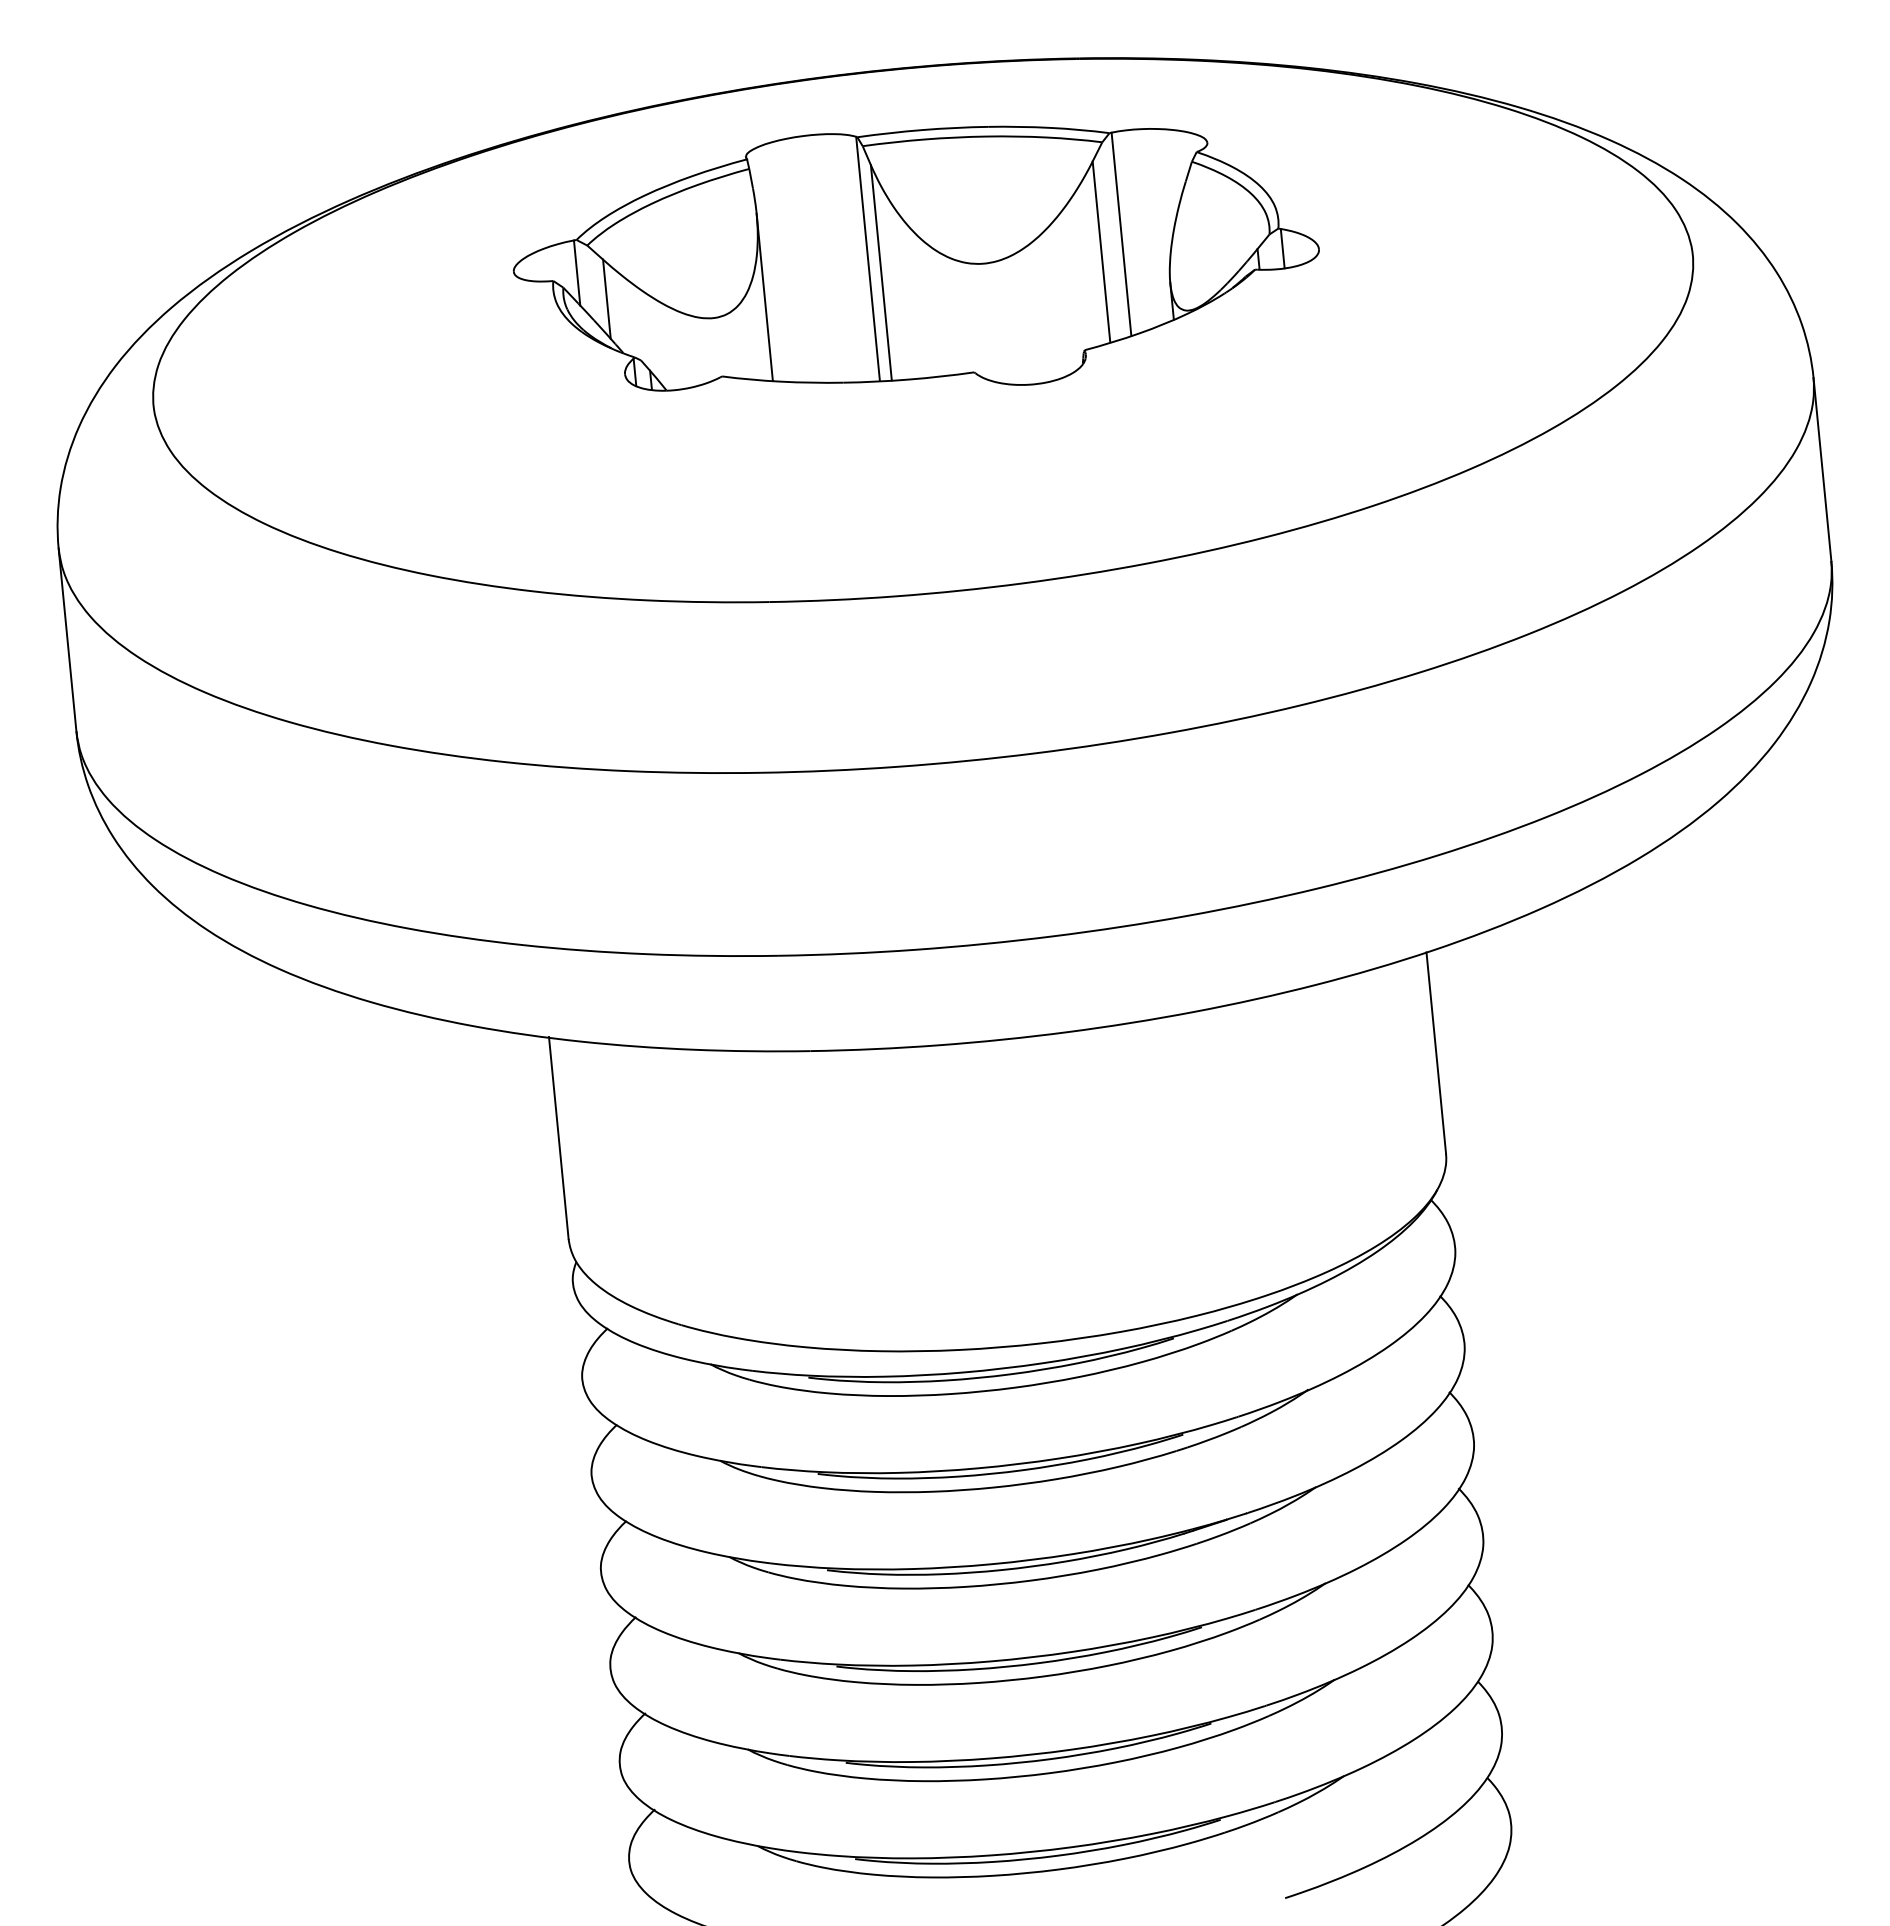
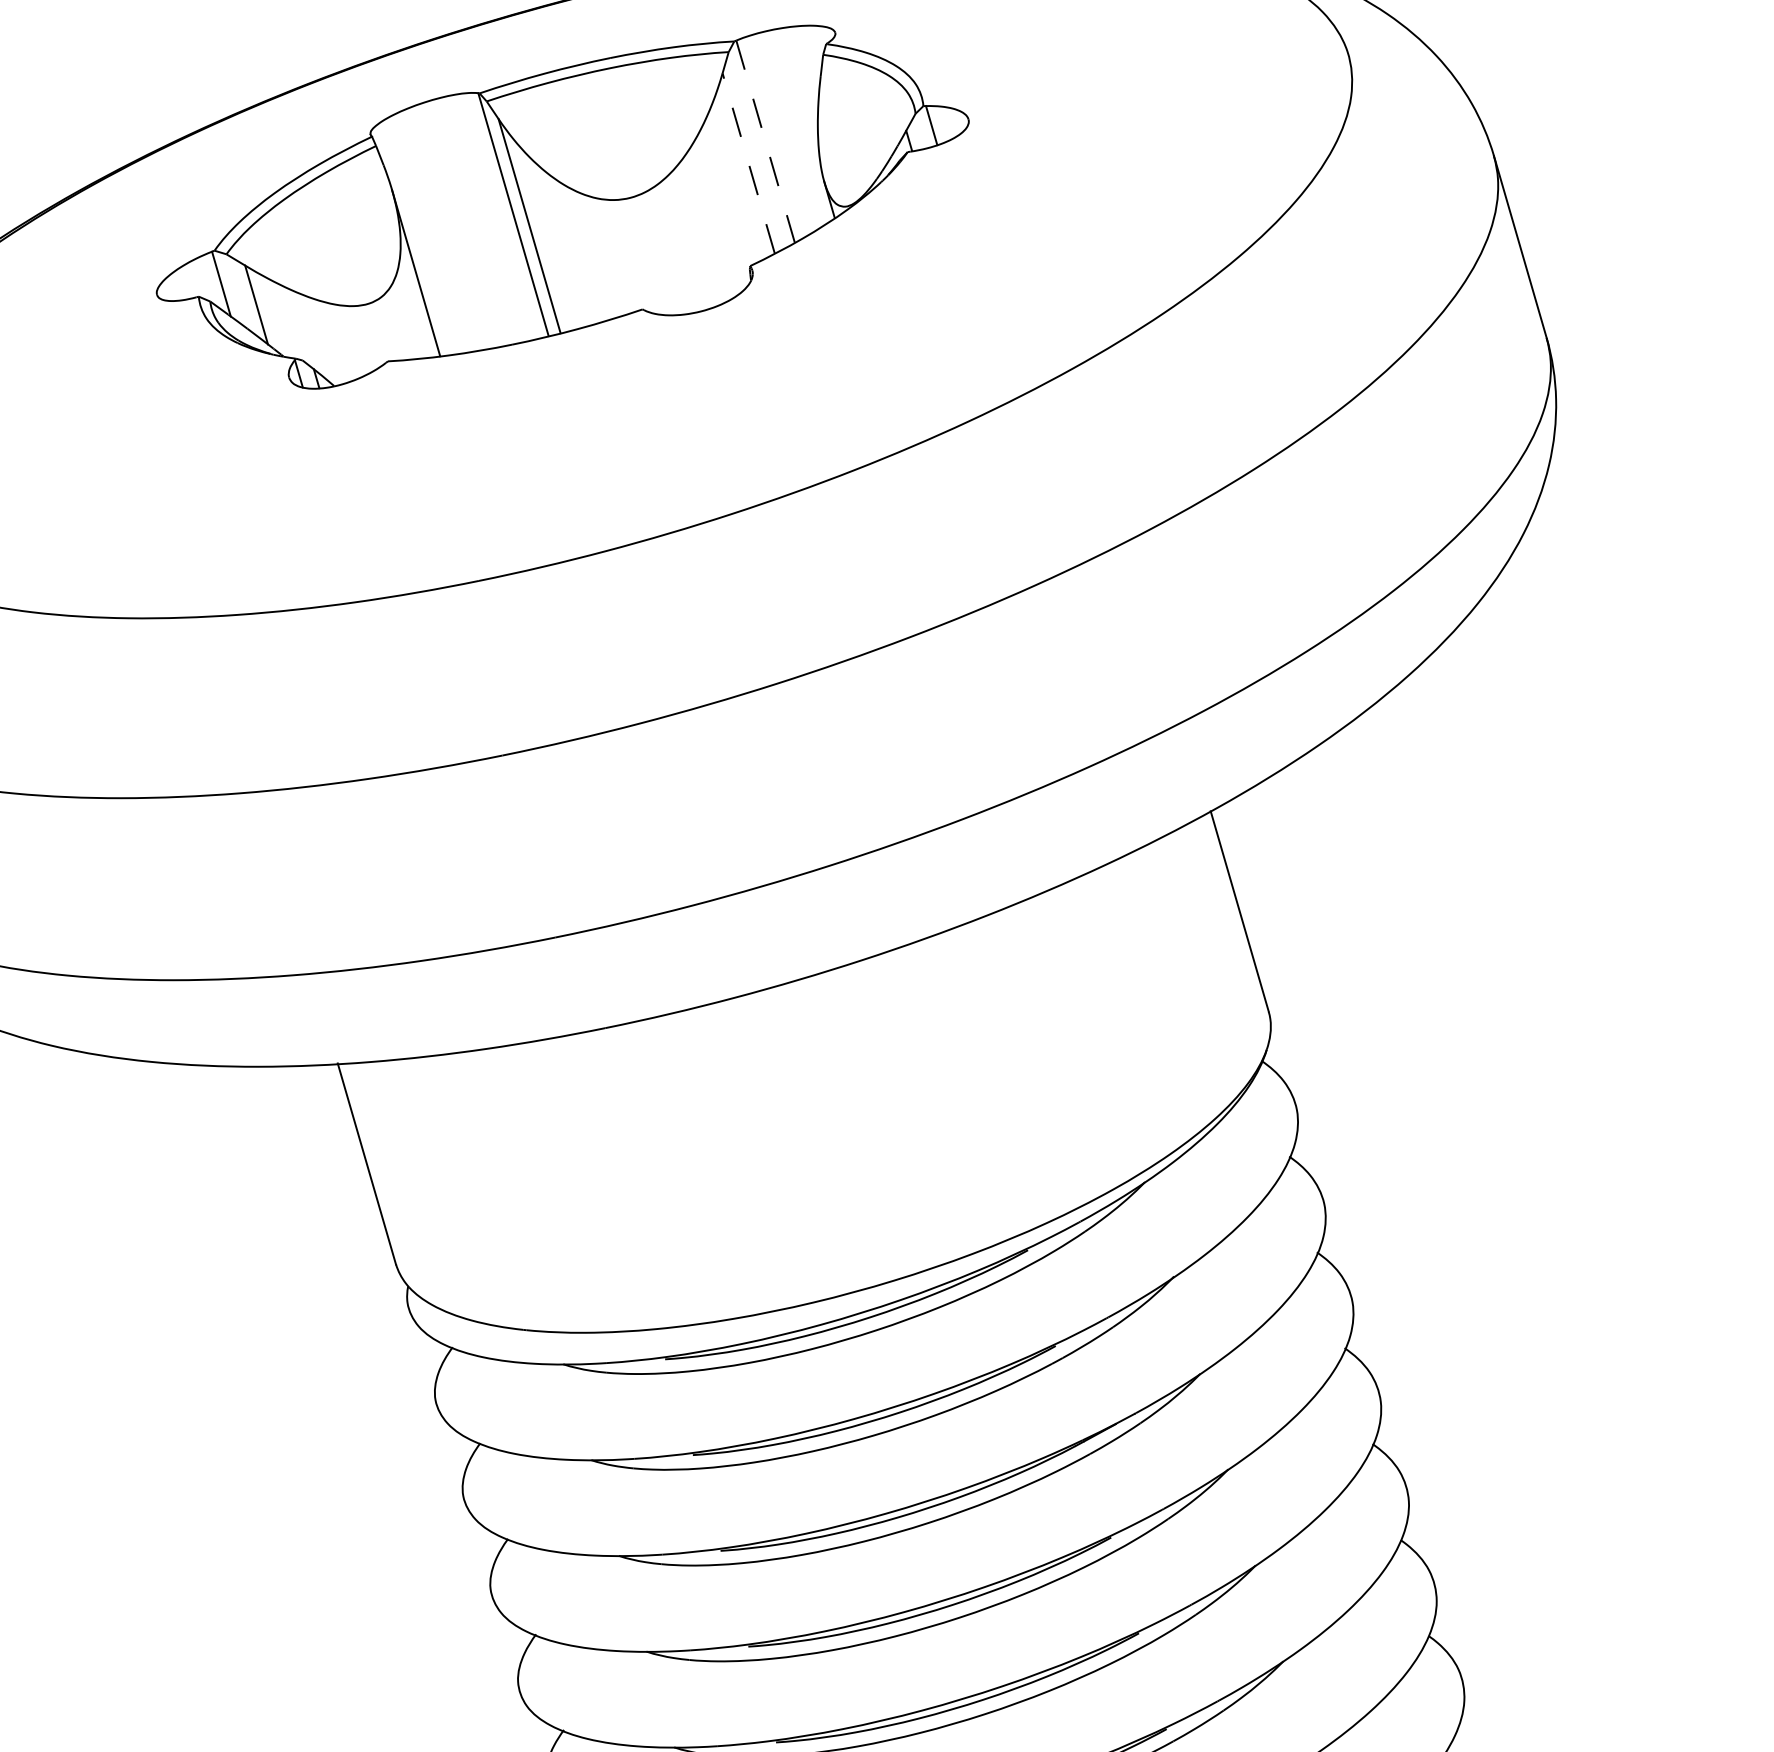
line: (1121, 234) -> (765, 141), solid -> dashed
line: (1101, 251) -> (748, 162), solid -> dashed

